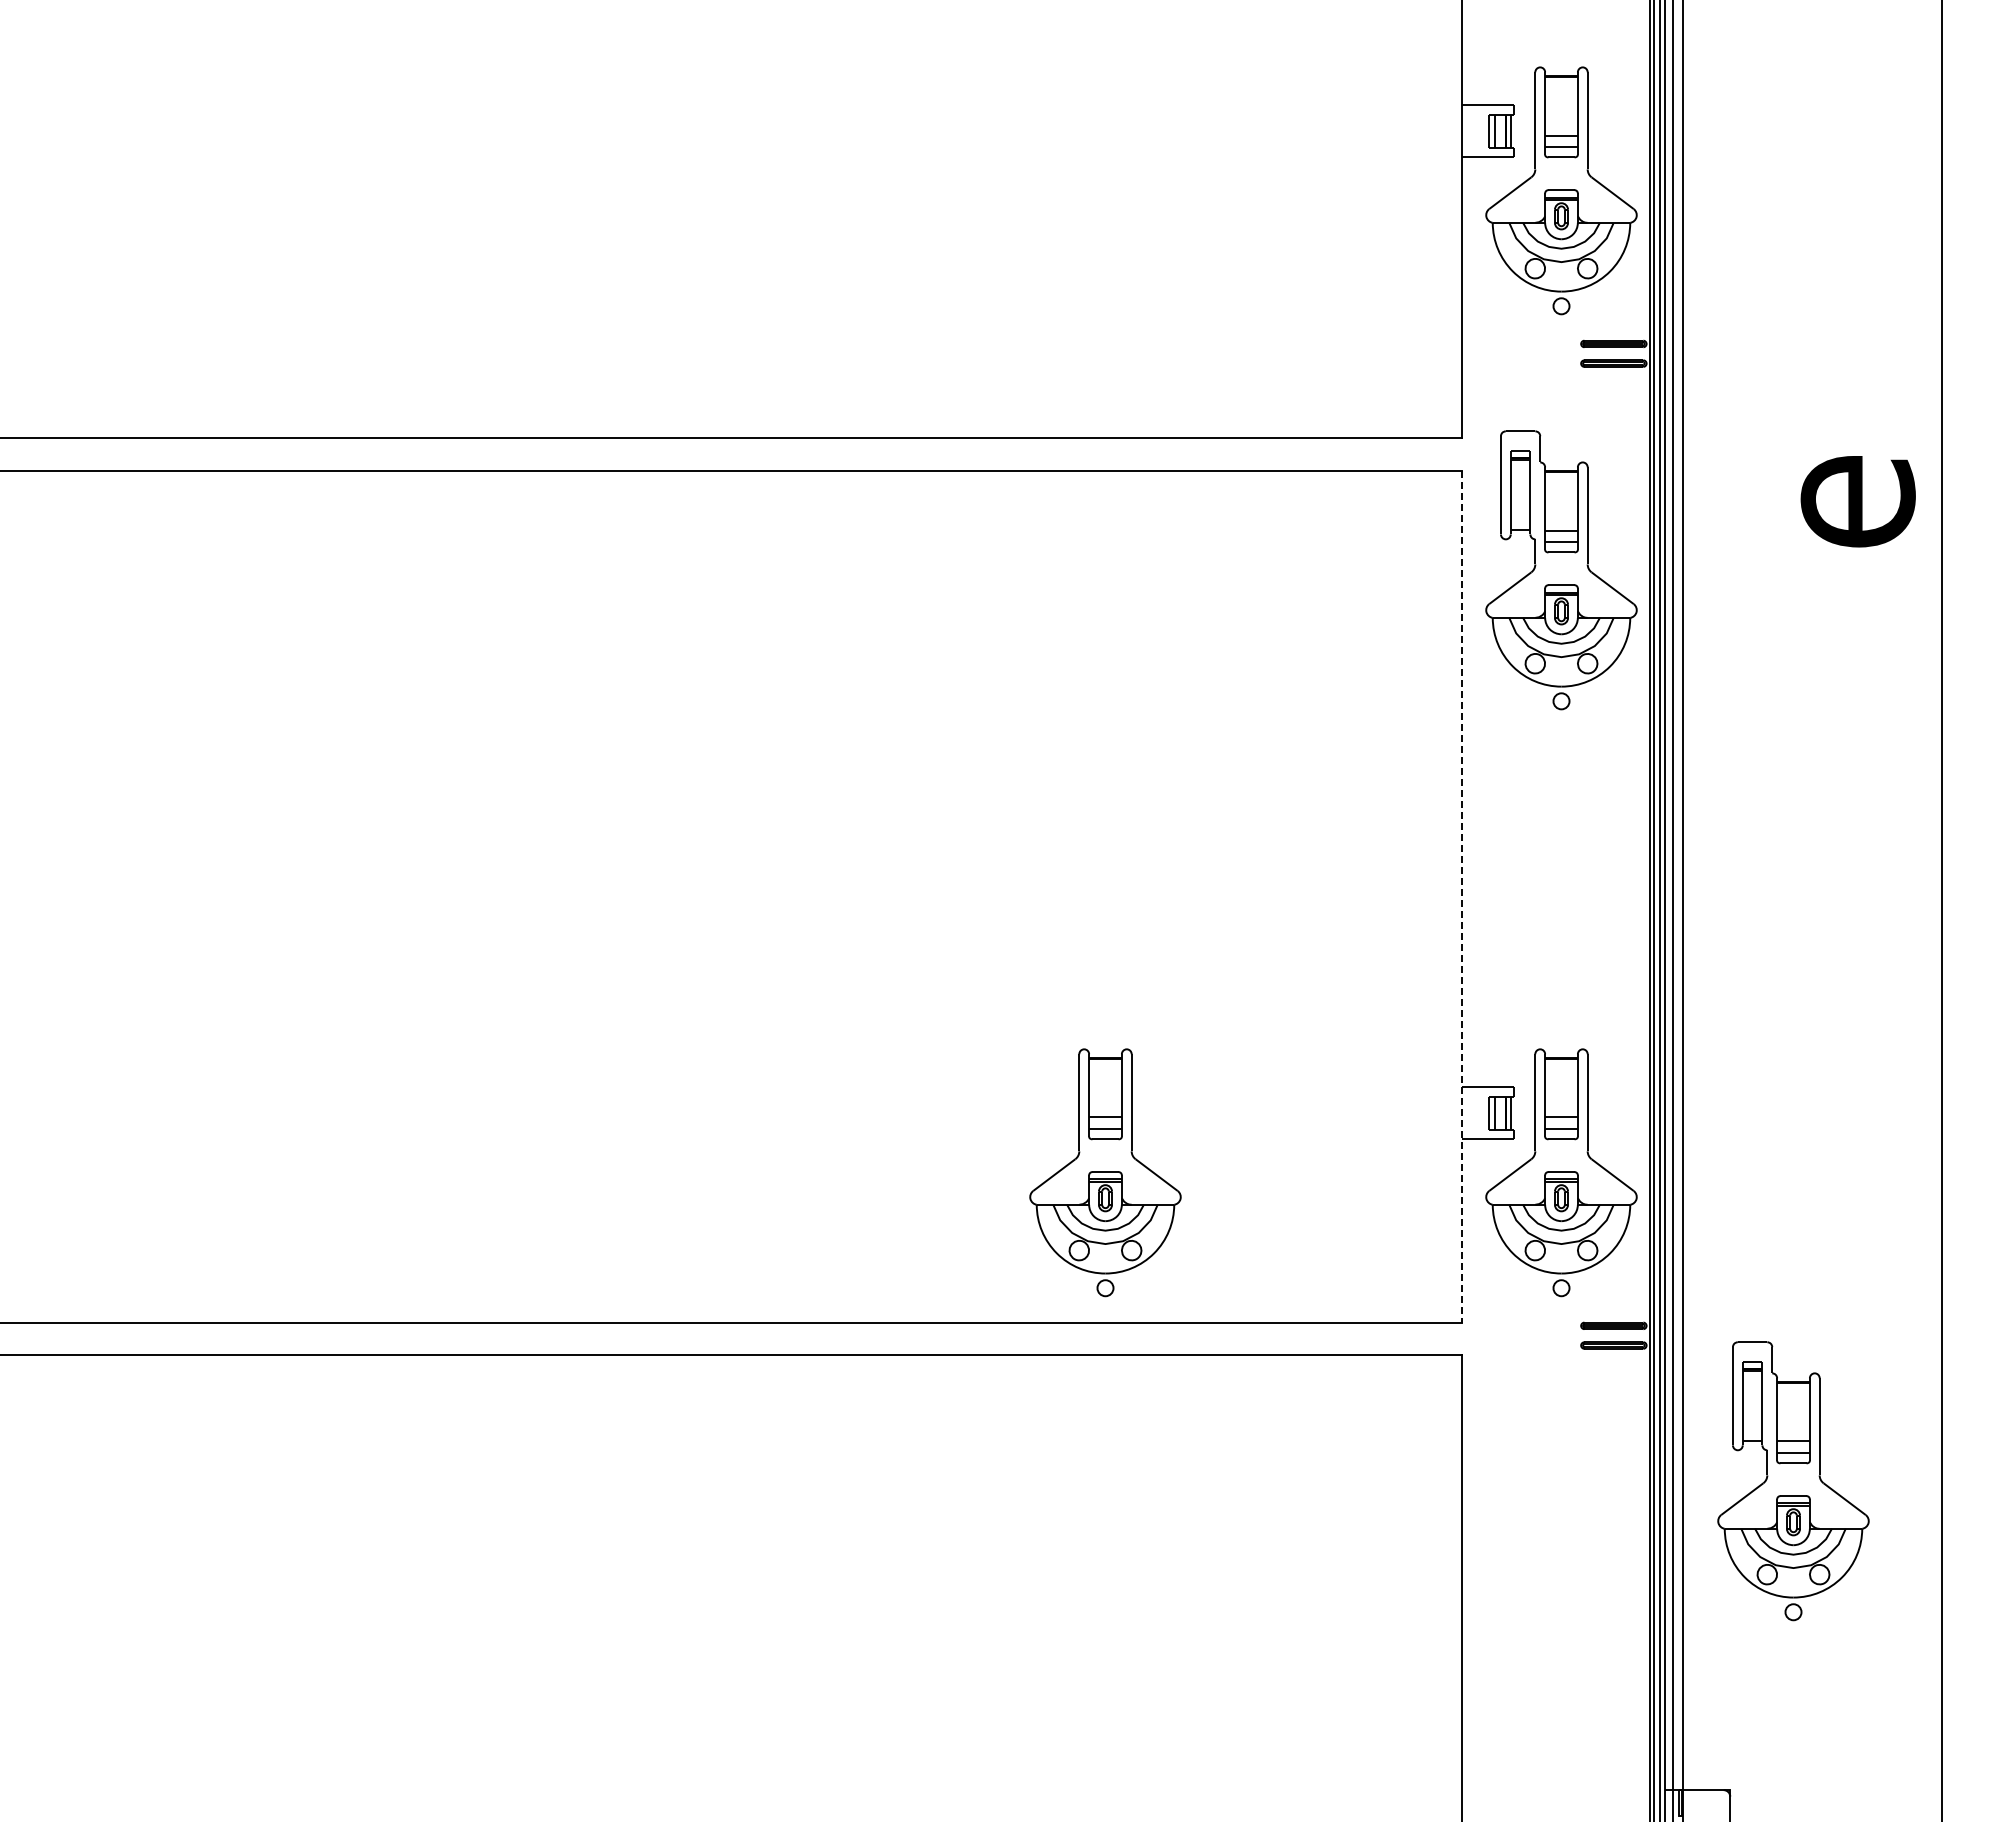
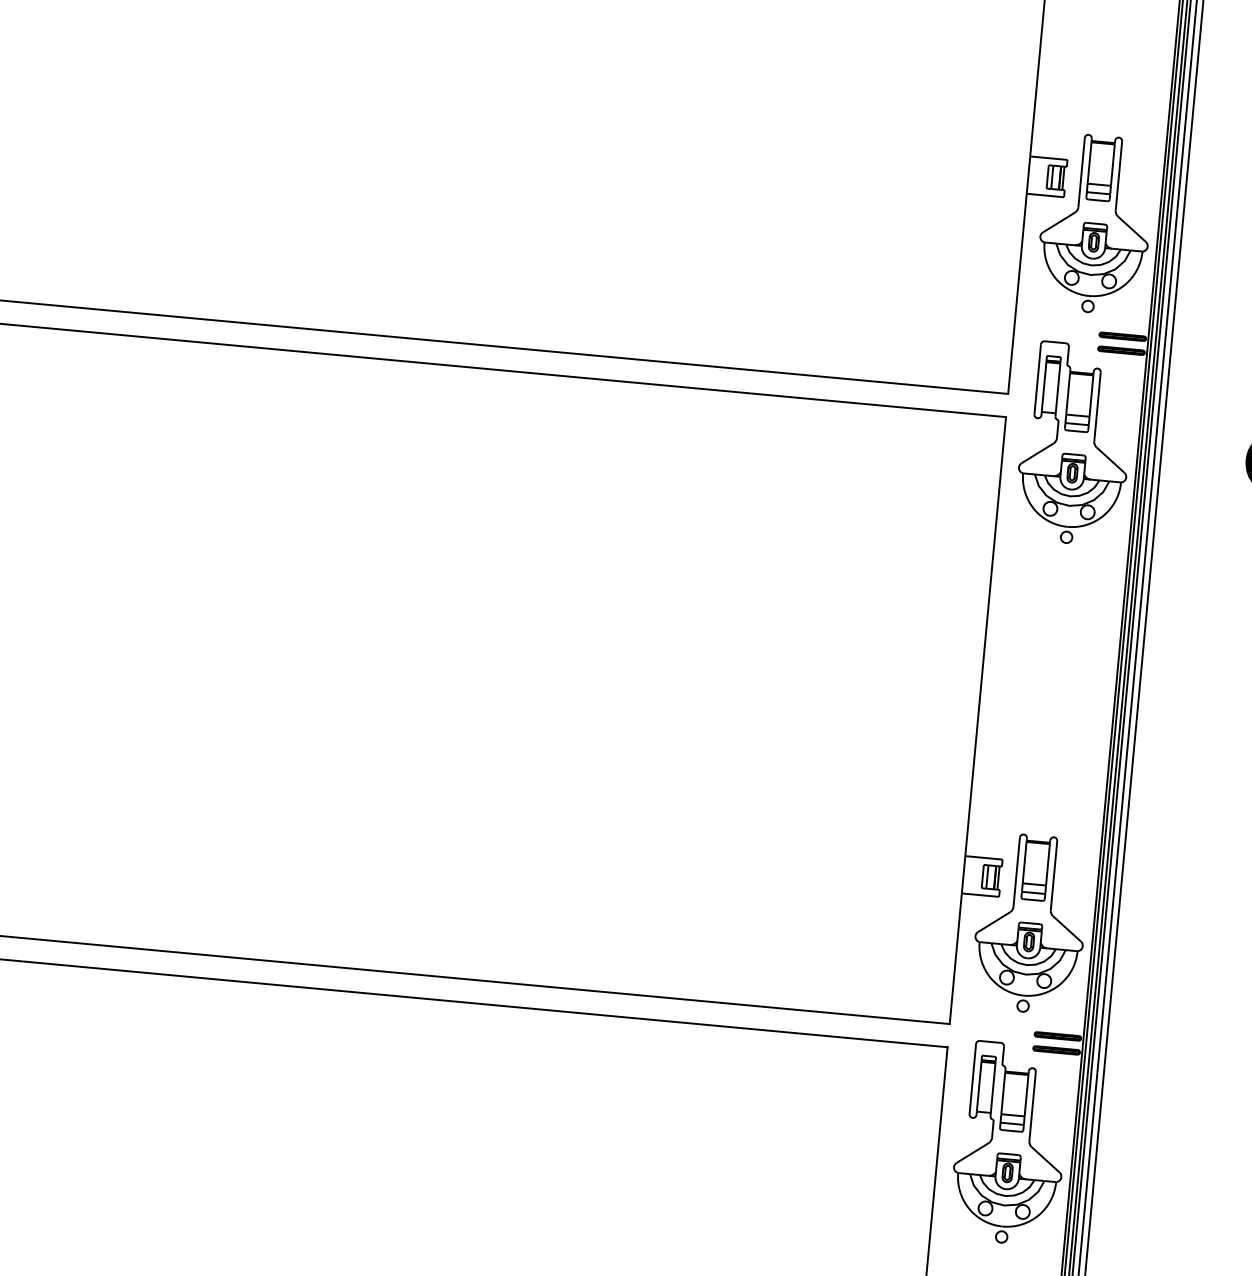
part: (1561, 570) -> (1075, 444), moved
line: (1461, 896) -> (977, 720), dashed -> solid
part: (1105, 1172) -> (705, 893), removed
part: (1793, 1481) -> (1010, 1143), moved

